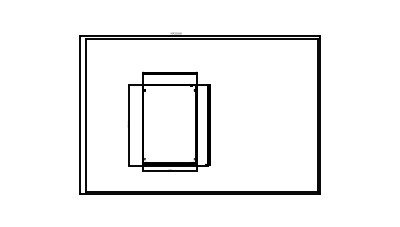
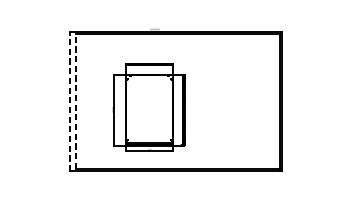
line: (79, 114) -> (69, 100), solid -> dashed
line: (86, 114) -> (75, 100), solid -> dashed

